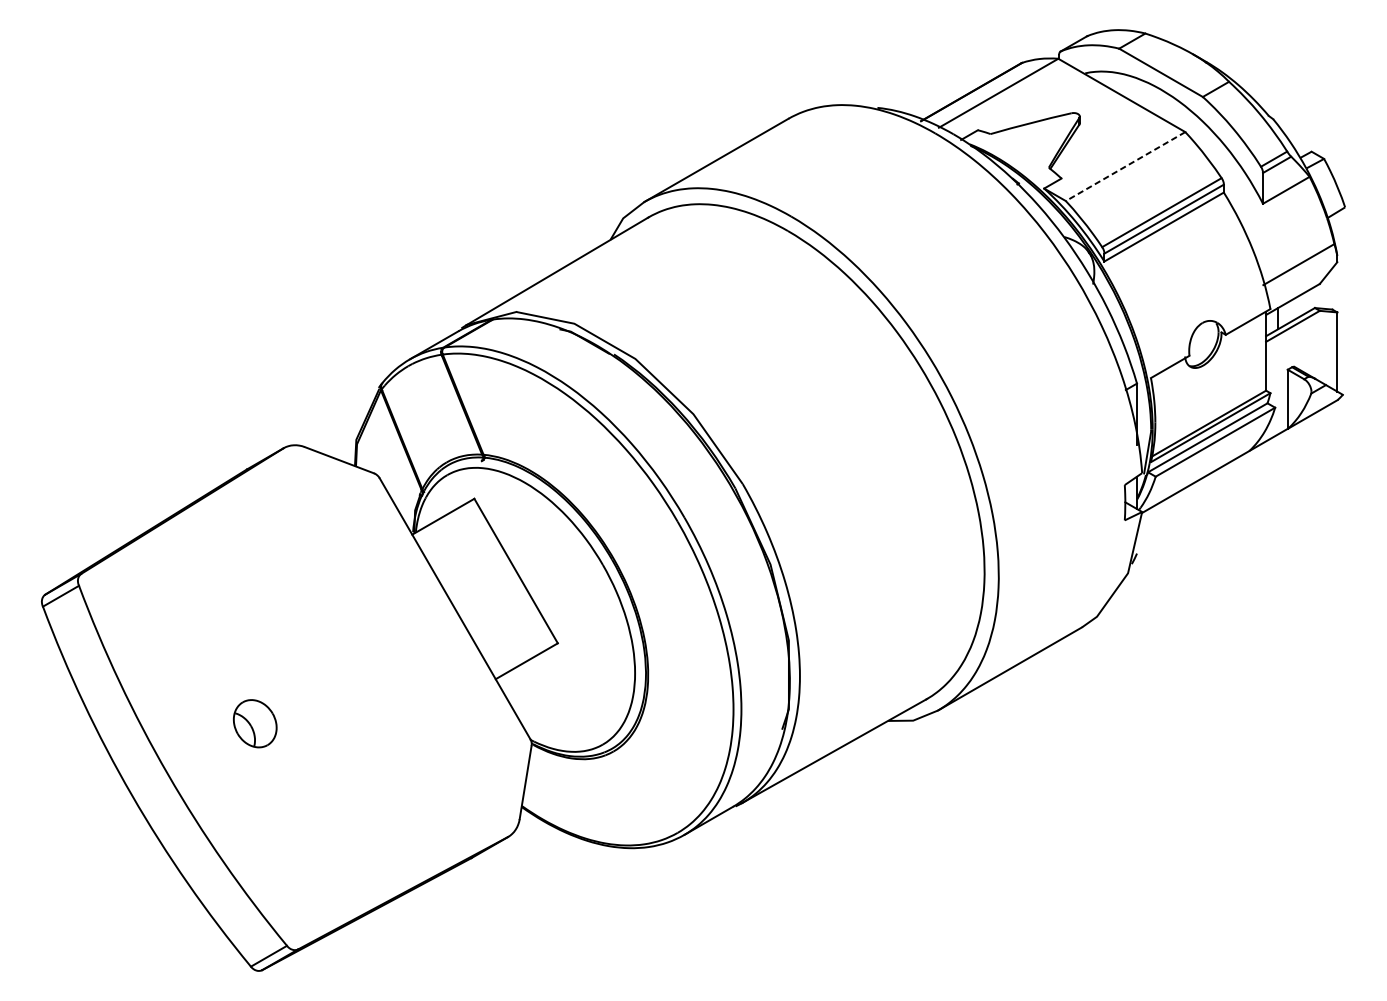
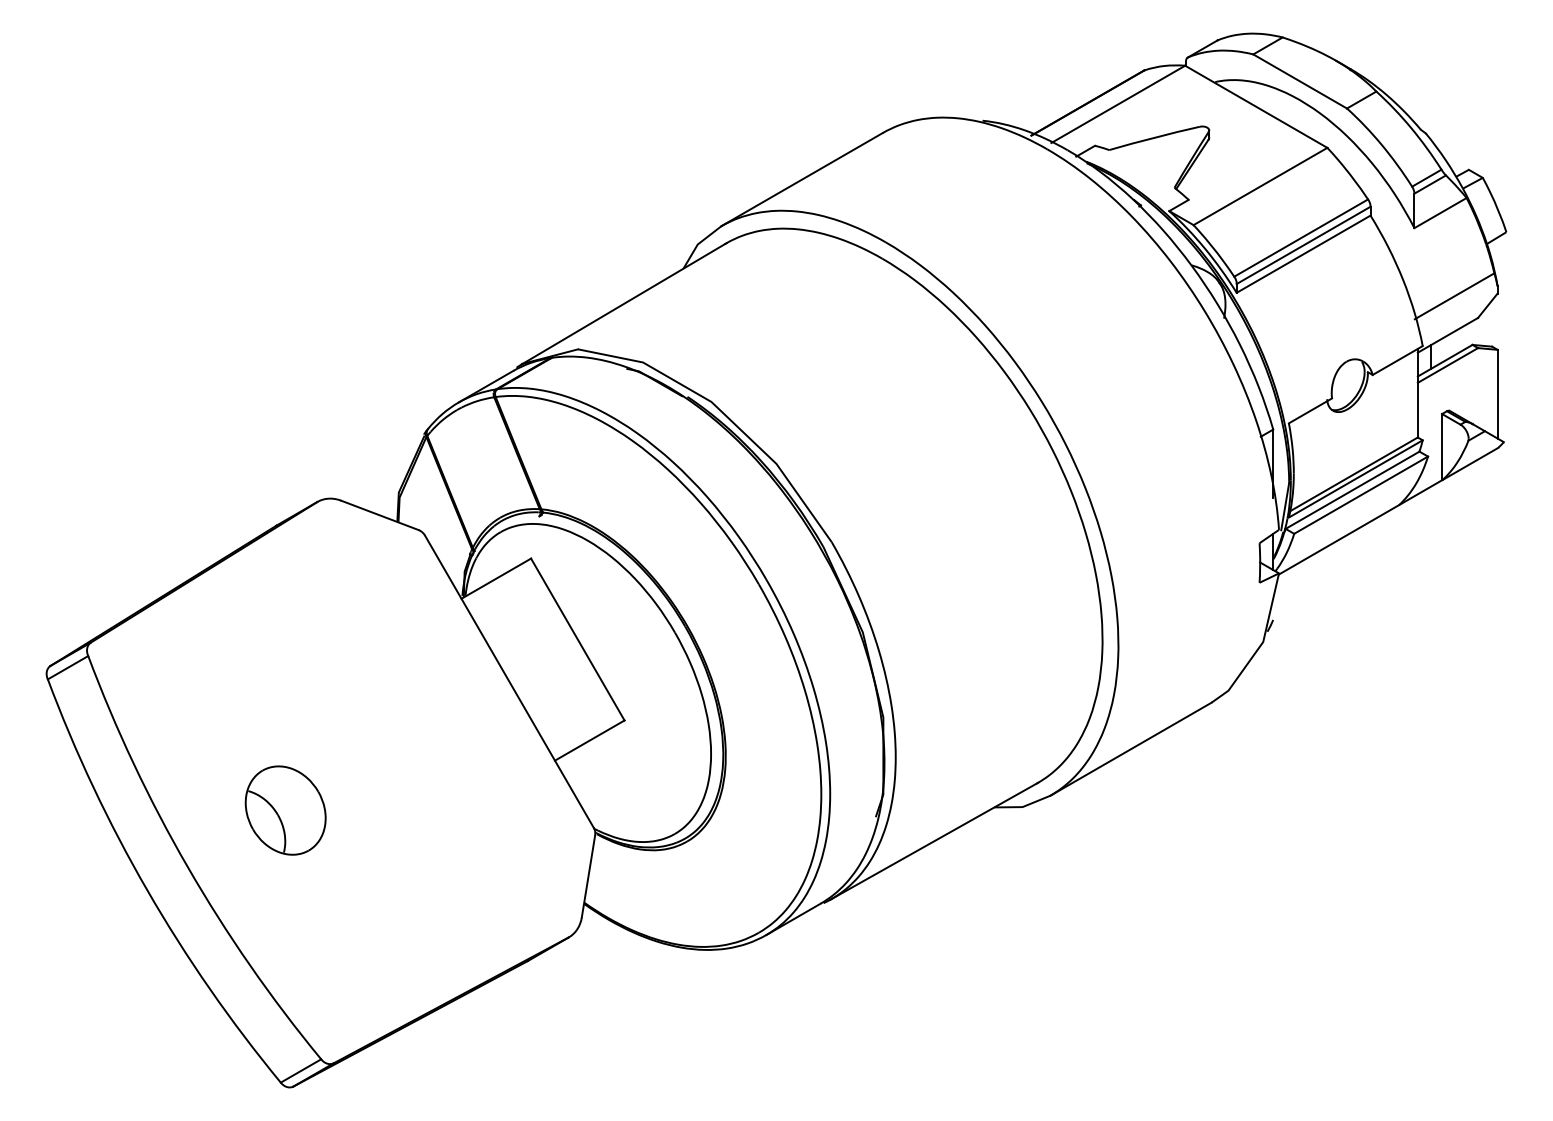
line: (1125, 166) -> (1260, 186), dashed -> solid
part: (255, 723) -> (285, 810), size x1.67

